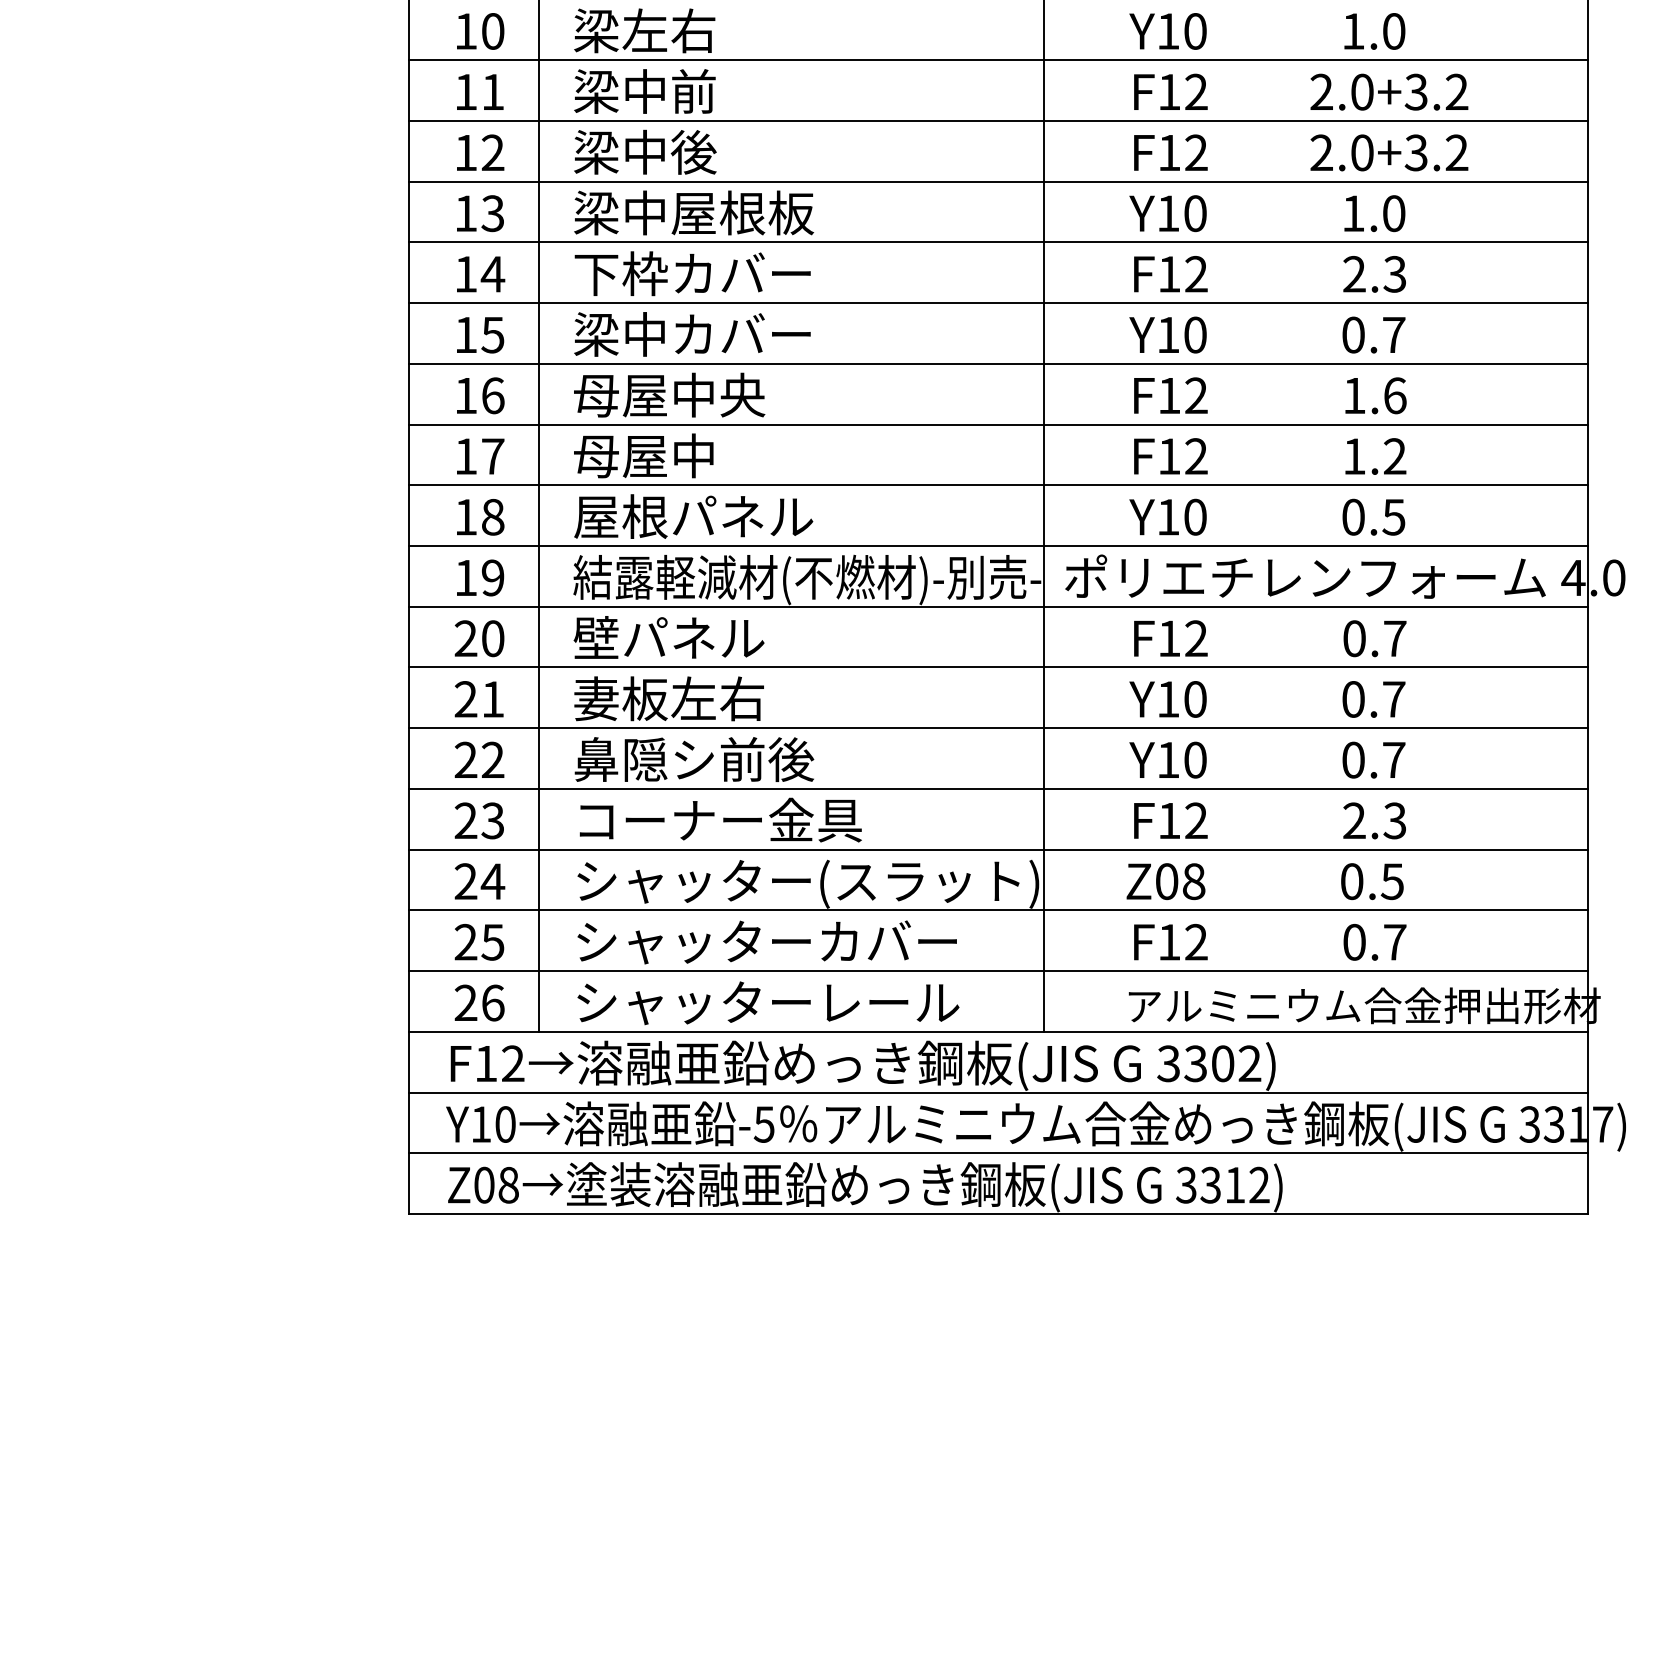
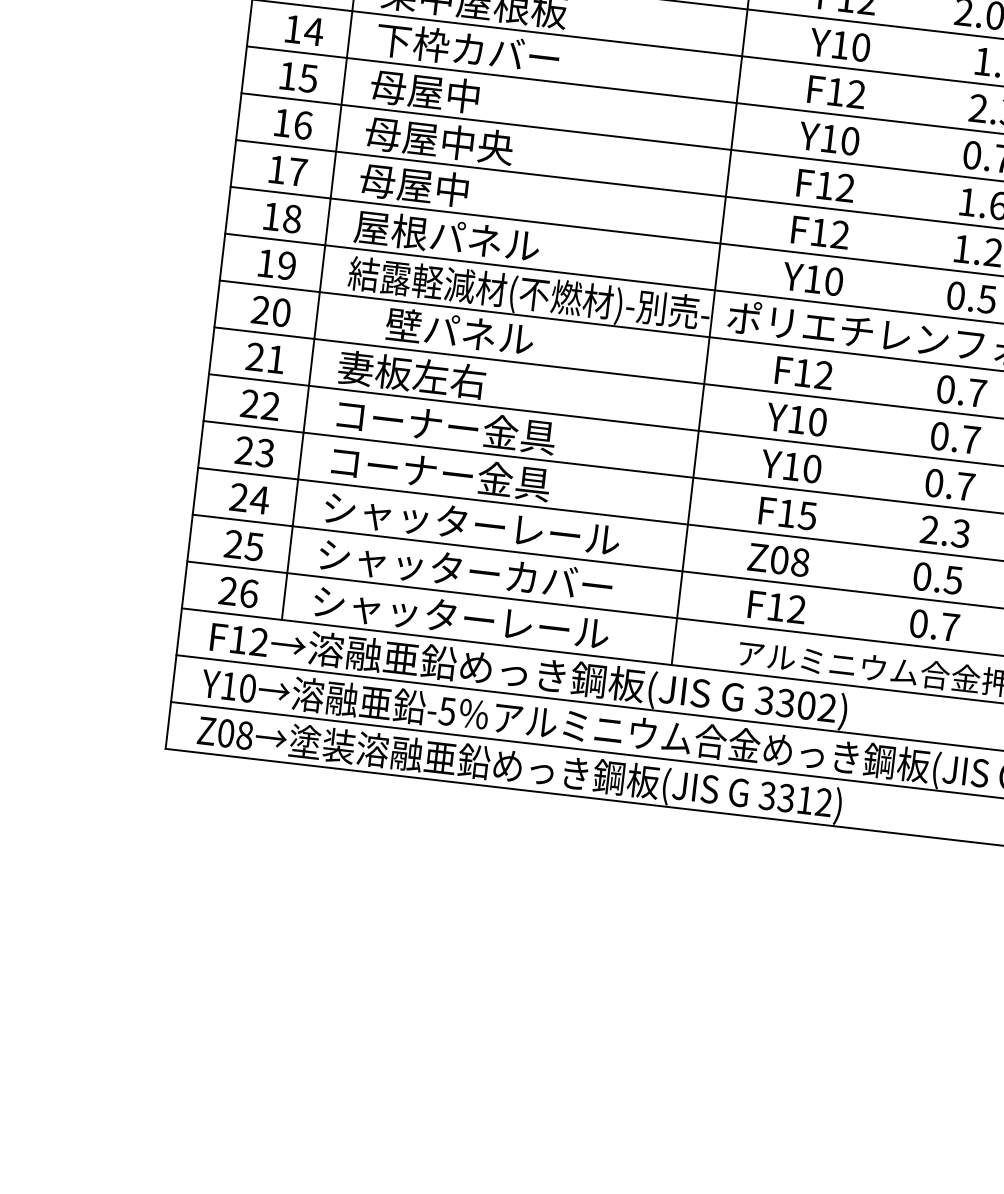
text: (692, 334) -> (462, 95), 梁中カバー -> 母屋中
text: (668, 637) -> (459, 331), moved
text: (717, 759) -> (443, 425), 鼻隠シ前後 -> コーナー金具
text: (1195, 820) -> (807, 515), F12 -> F15
text: (929, 883) -> (596, 540), シャッター(スラット) -> シャッターレール

